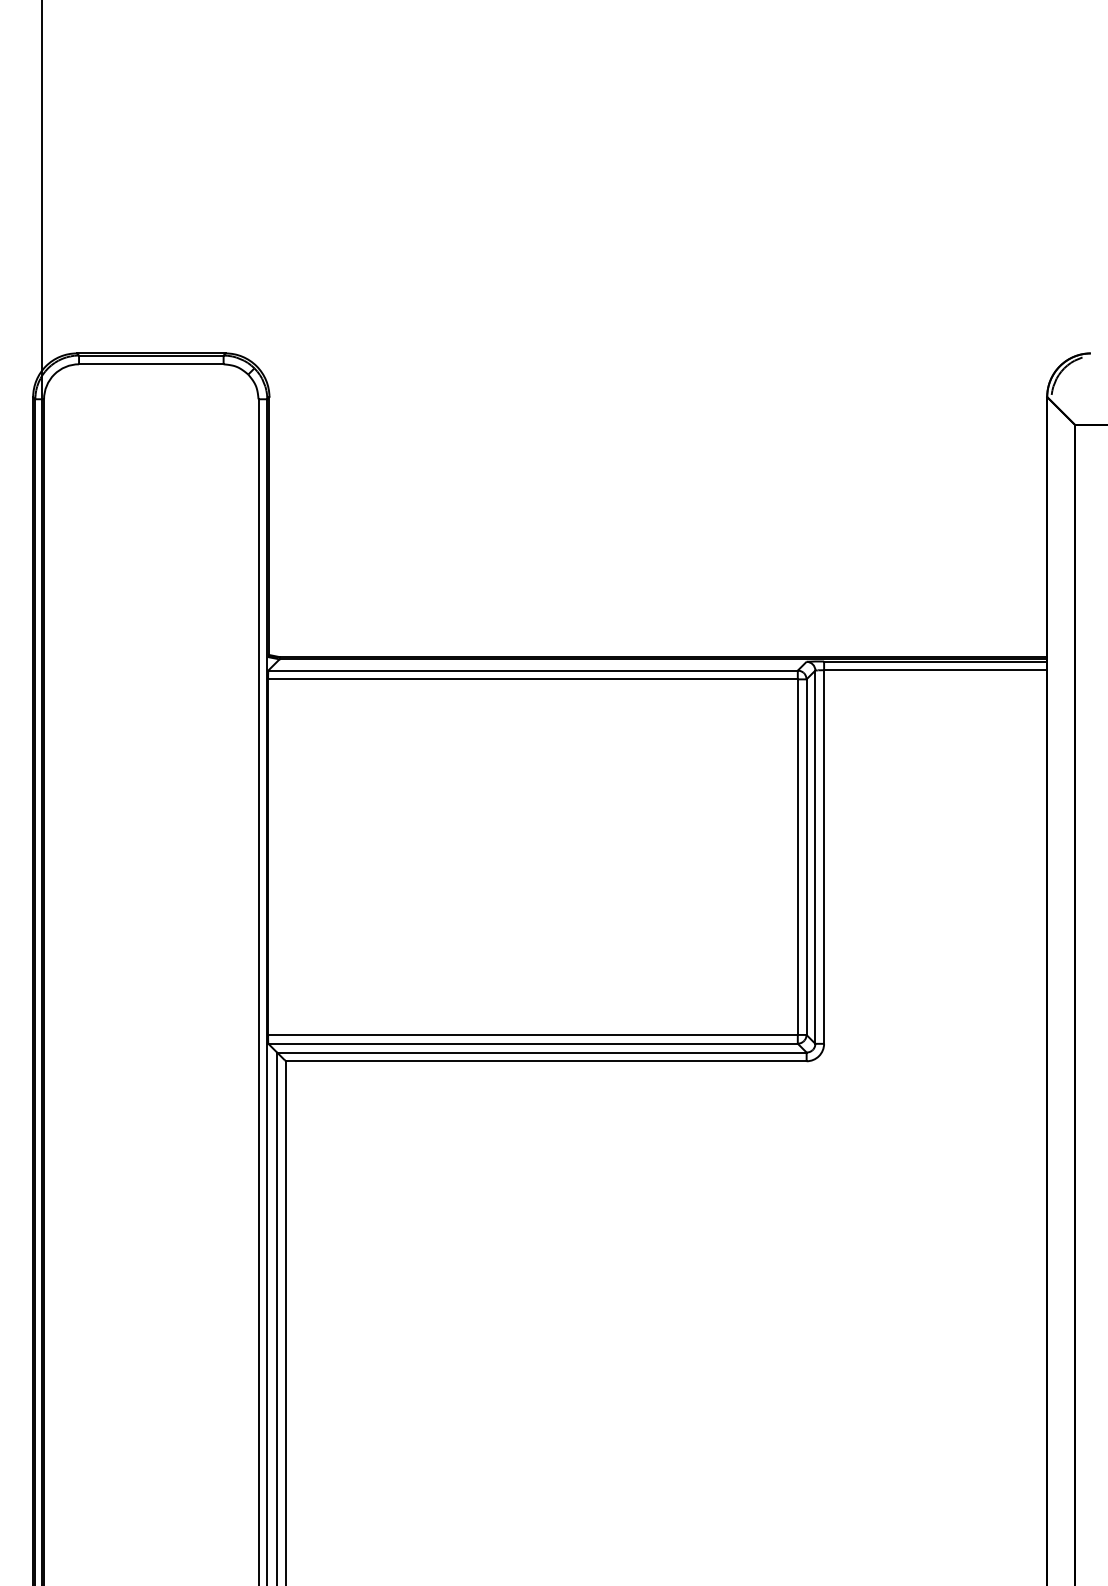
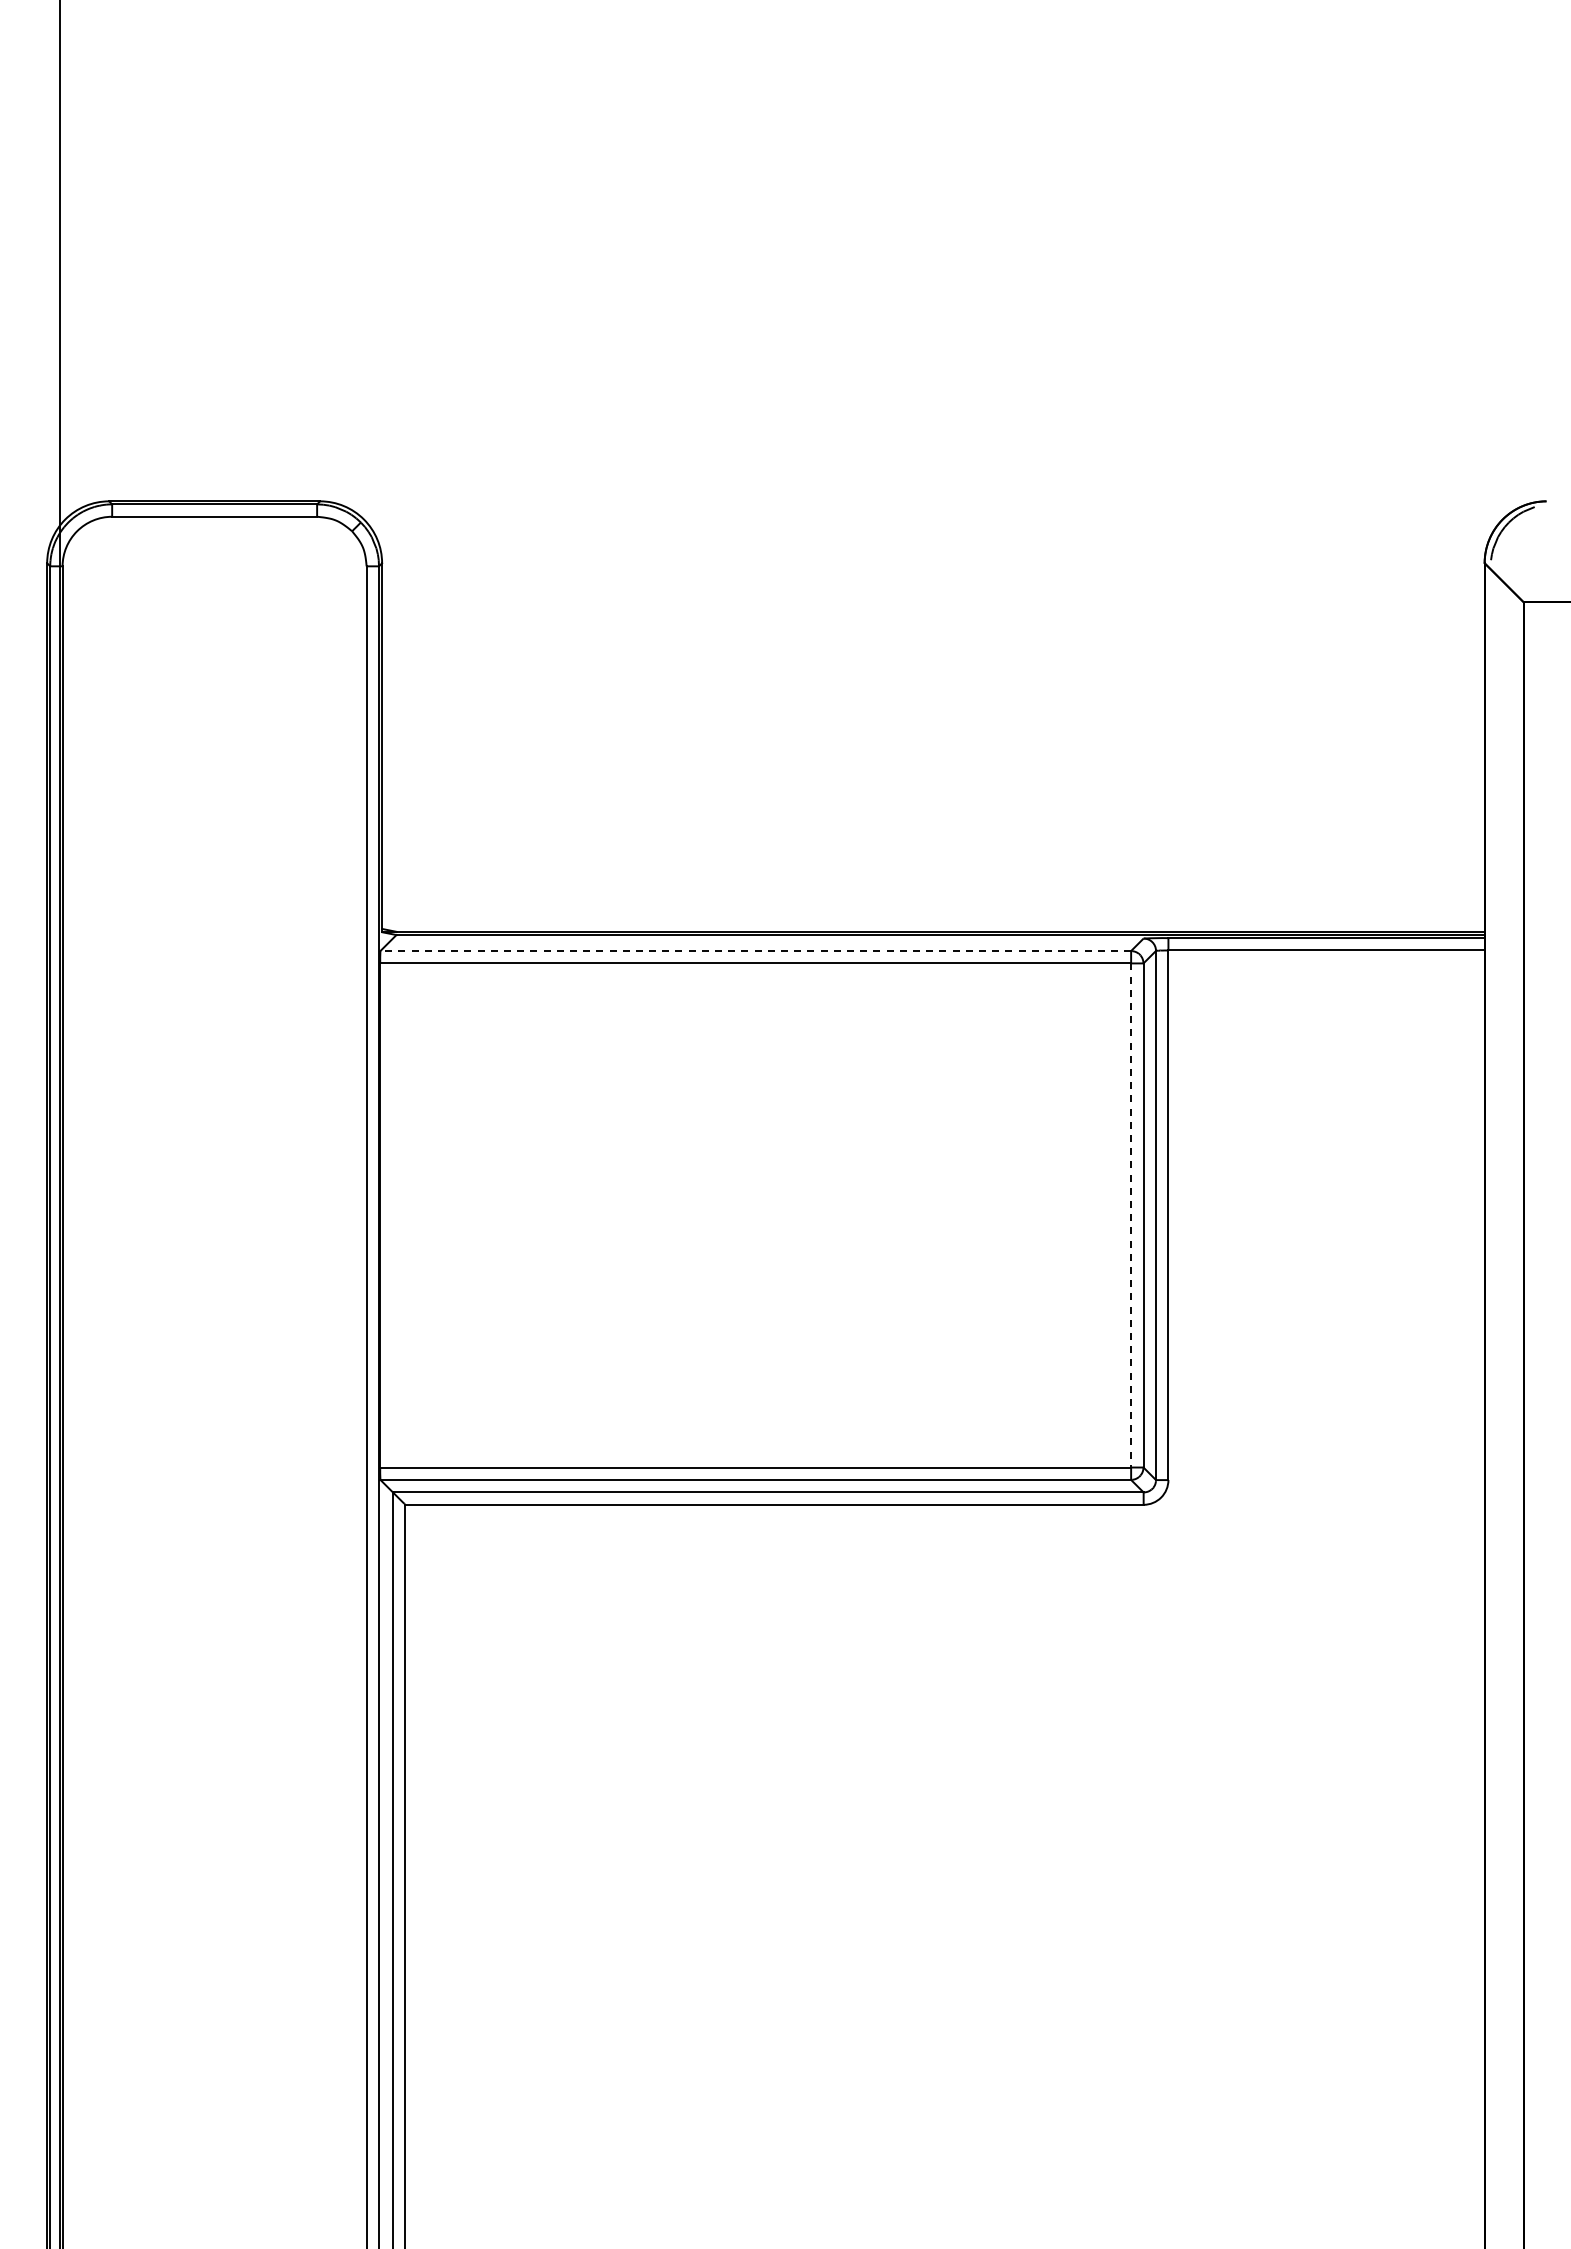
line: (532, 670) -> (755, 951), solid -> dashed
line: (798, 857) -> (1131, 1215), solid -> dashed

